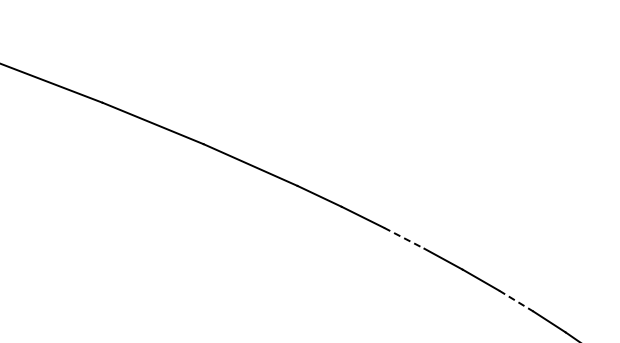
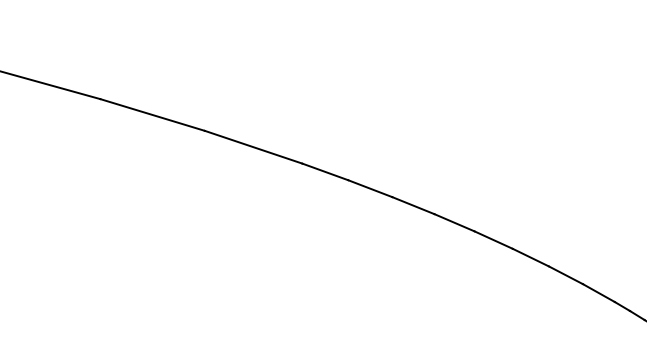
line: (404, 238) -> (413, 205), dashed -> solid
line: (516, 301) -> (531, 257), dashed -> solid

